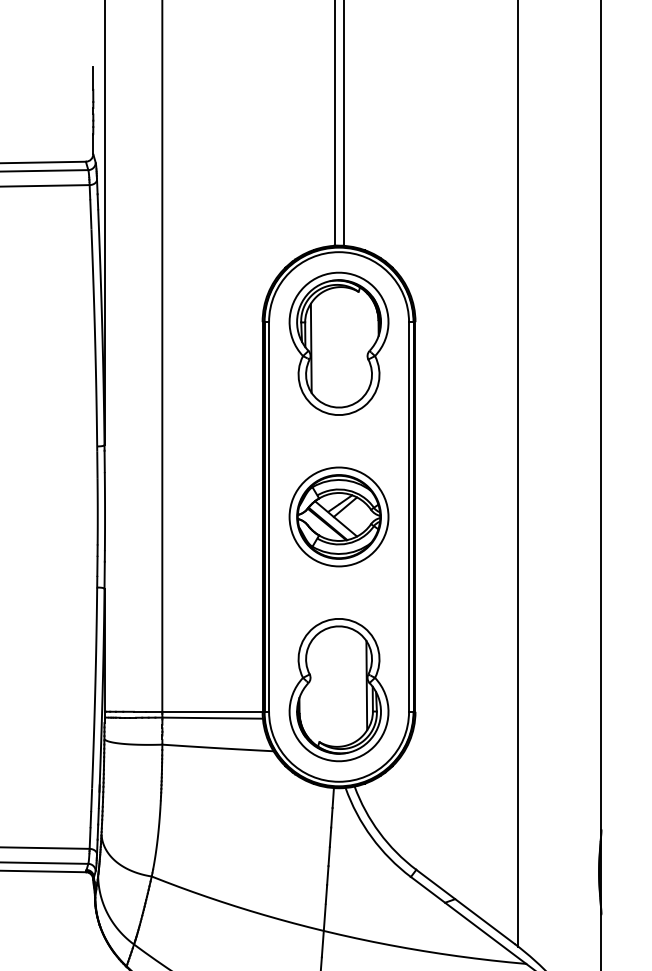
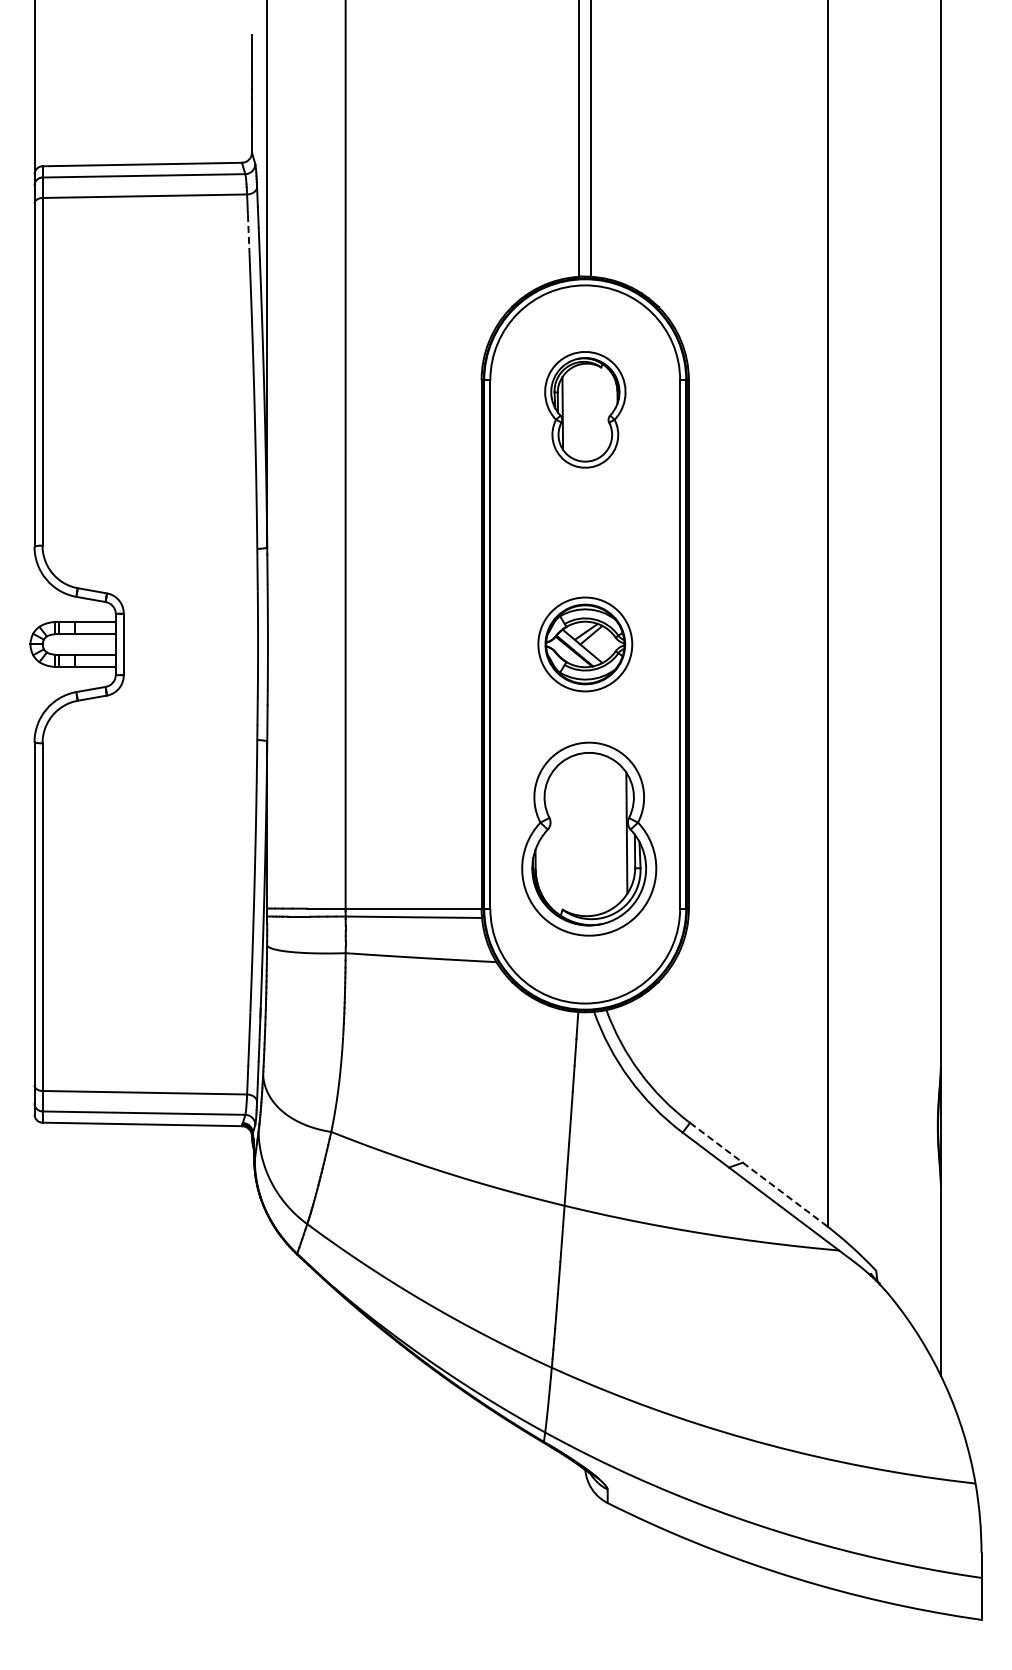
line: (90, 213) -> (248, 233), solid -> dashed
part: (339, 343) -> (585, 409), size x0.6
part: (339, 516) -> (585, 644), size x0.7
part: (339, 689) -> (589, 838), moved
line: (466, 907) -> (757, 1173), solid -> dashed

